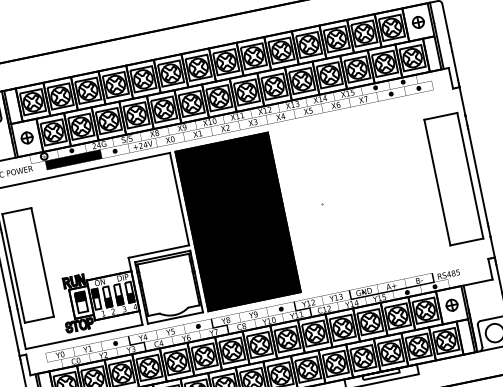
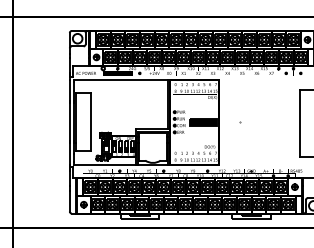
fill: (237, 222) -> (194, 122), removed

